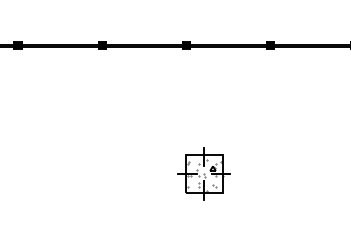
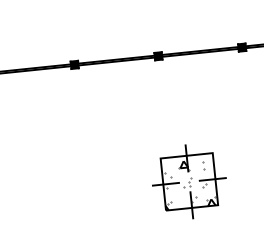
part: (203, 173) -> (188, 181), size x1.4

